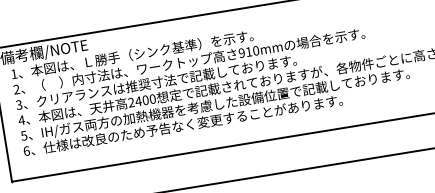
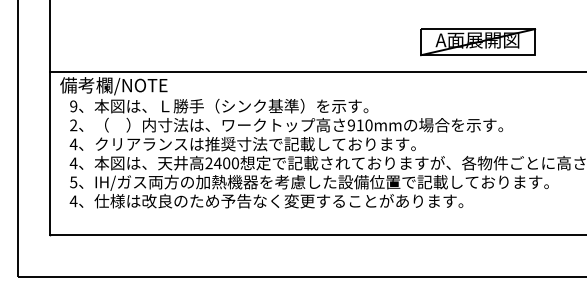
text: (14, 74) -> (73, 106), 1 -> 9
text: (19, 105) -> (73, 144), 3 -> 4
text: (26, 151) -> (73, 201), 6 -> 4

